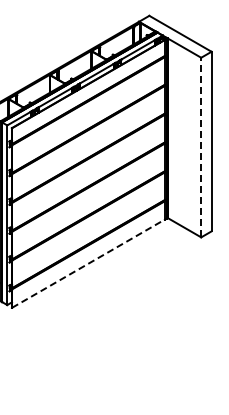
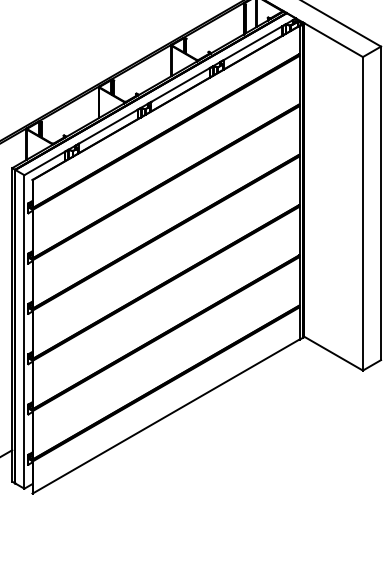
line: (201, 147) -> (363, 213), dashed -> solid
line: (88, 263) -> (166, 416), dashed -> solid

